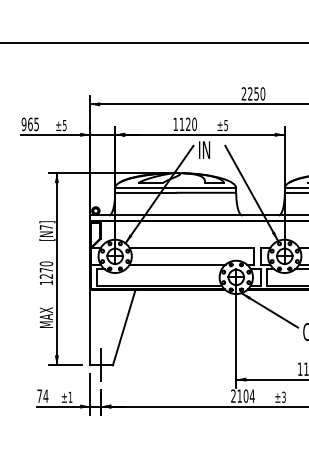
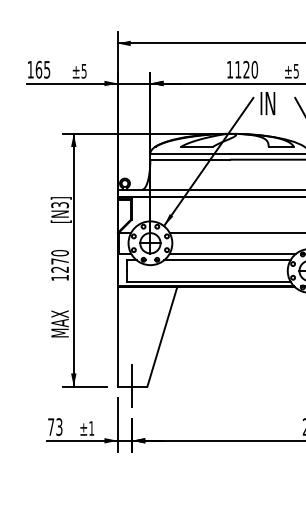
text: (23, 124) -> (29, 69), 965 -> 165
text: (46, 227) -> (60, 205), [N7] -> [N3]
line: (173, 269) -> (227, 260), added
text: (45, 395) -> (58, 426), 74 -> 73

